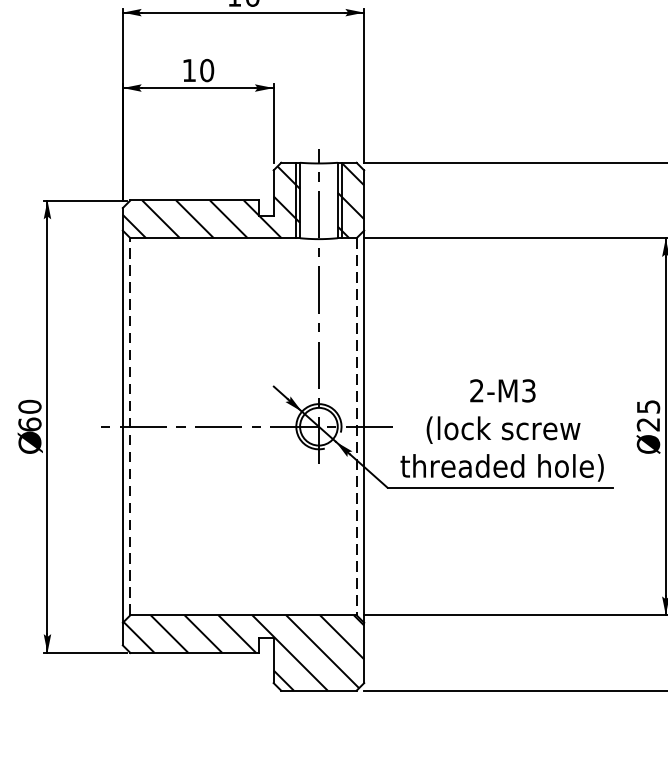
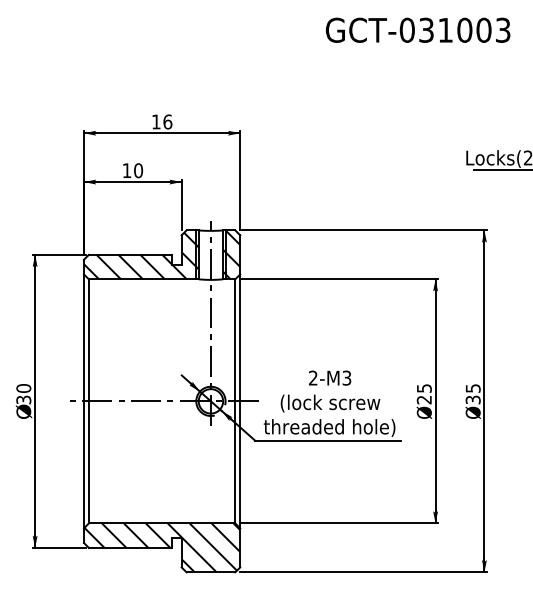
text: (29, 423) -> (23, 399), 60 -> 30
line: (129, 425) -> (88, 400), dashed -> solid
line: (356, 426) -> (235, 401), dashed -> solid

